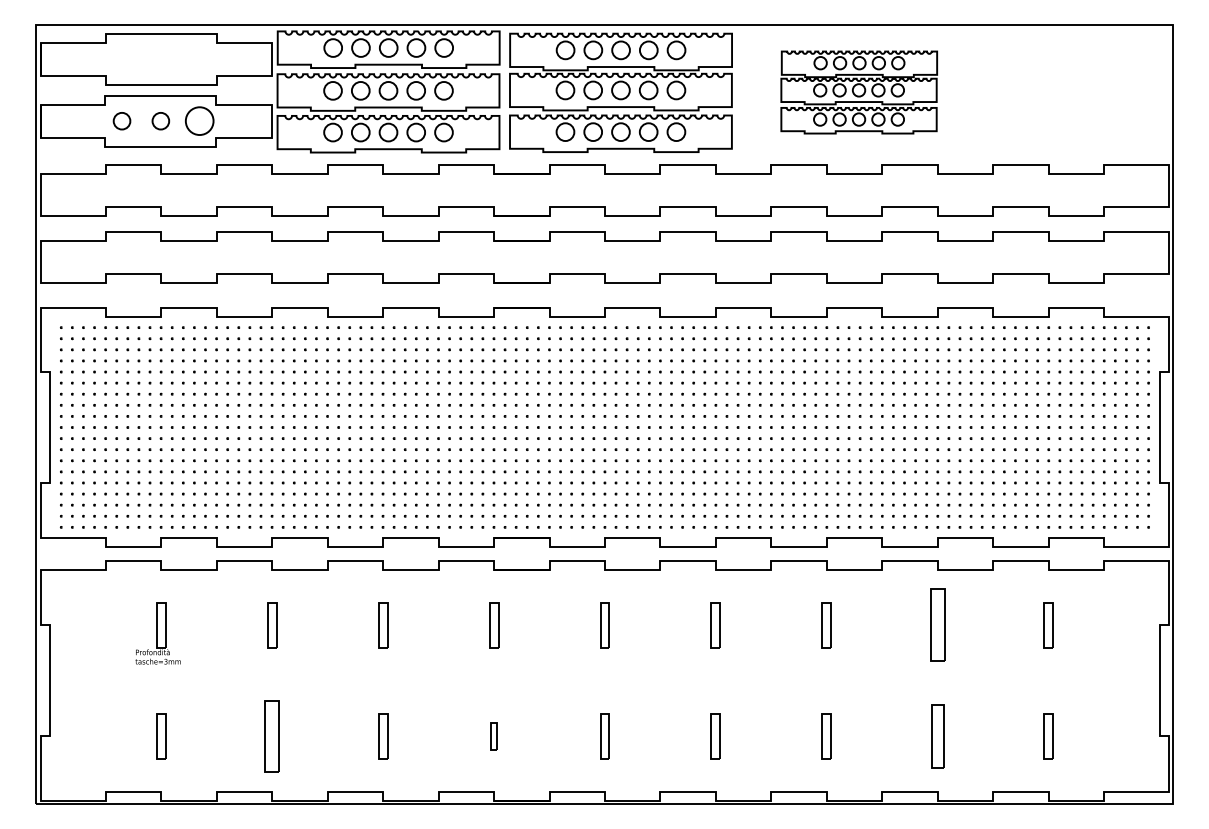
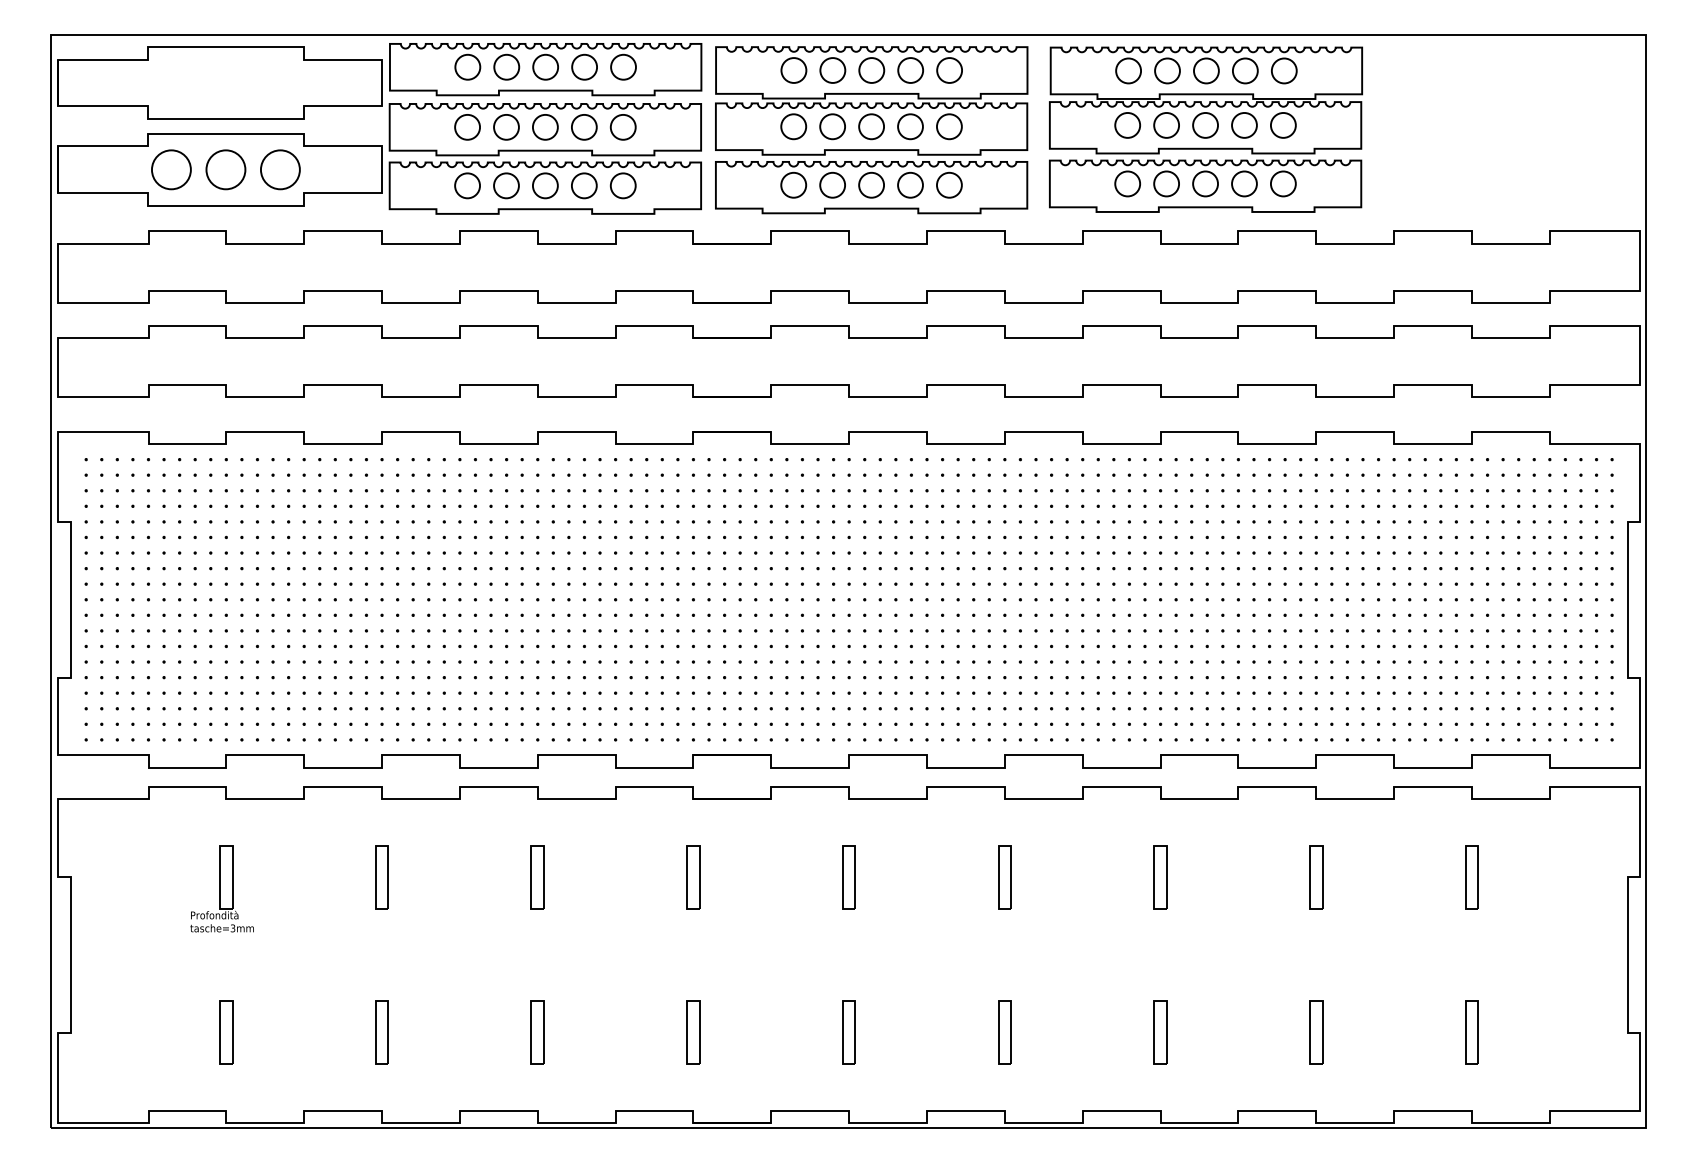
part: (858, 92) -> (1205, 129), size x1.43
circle: (122, 120) -> (171, 169), size x1.67
circle: (160, 120) -> (225, 169), size x1.67
part: (937, 625) -> (1316, 877), size x0.62
part: (271, 735) -> (381, 1032), size x0.62
part: (494, 735) -> (693, 1032), size x1.67
part: (937, 735) -> (1316, 1032), size x0.71

